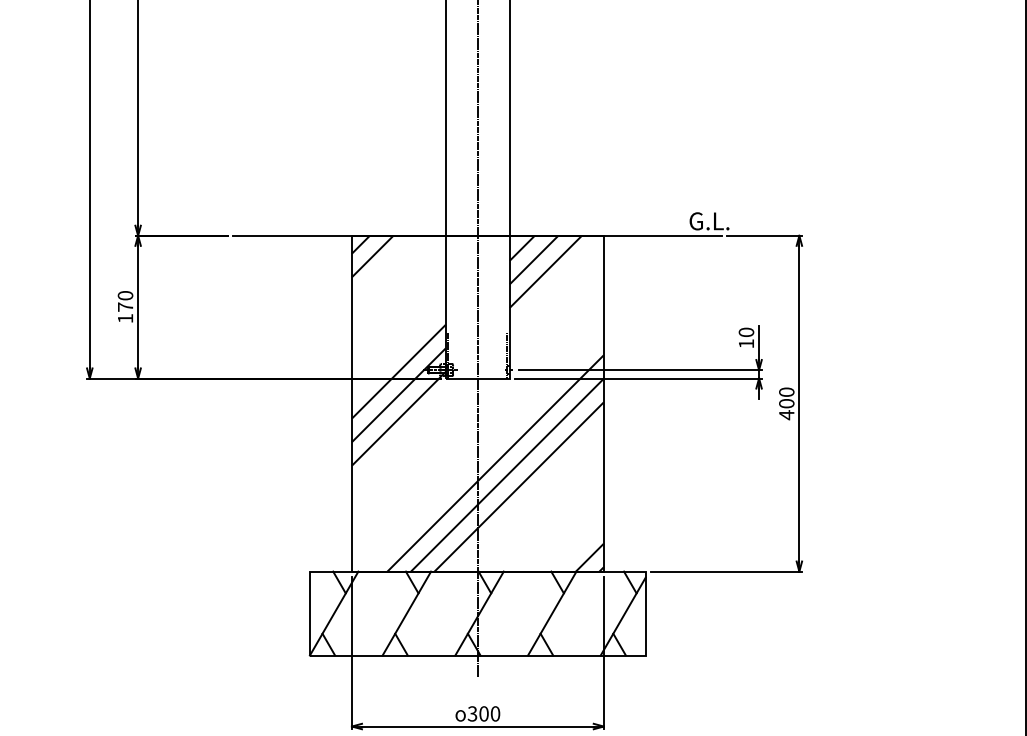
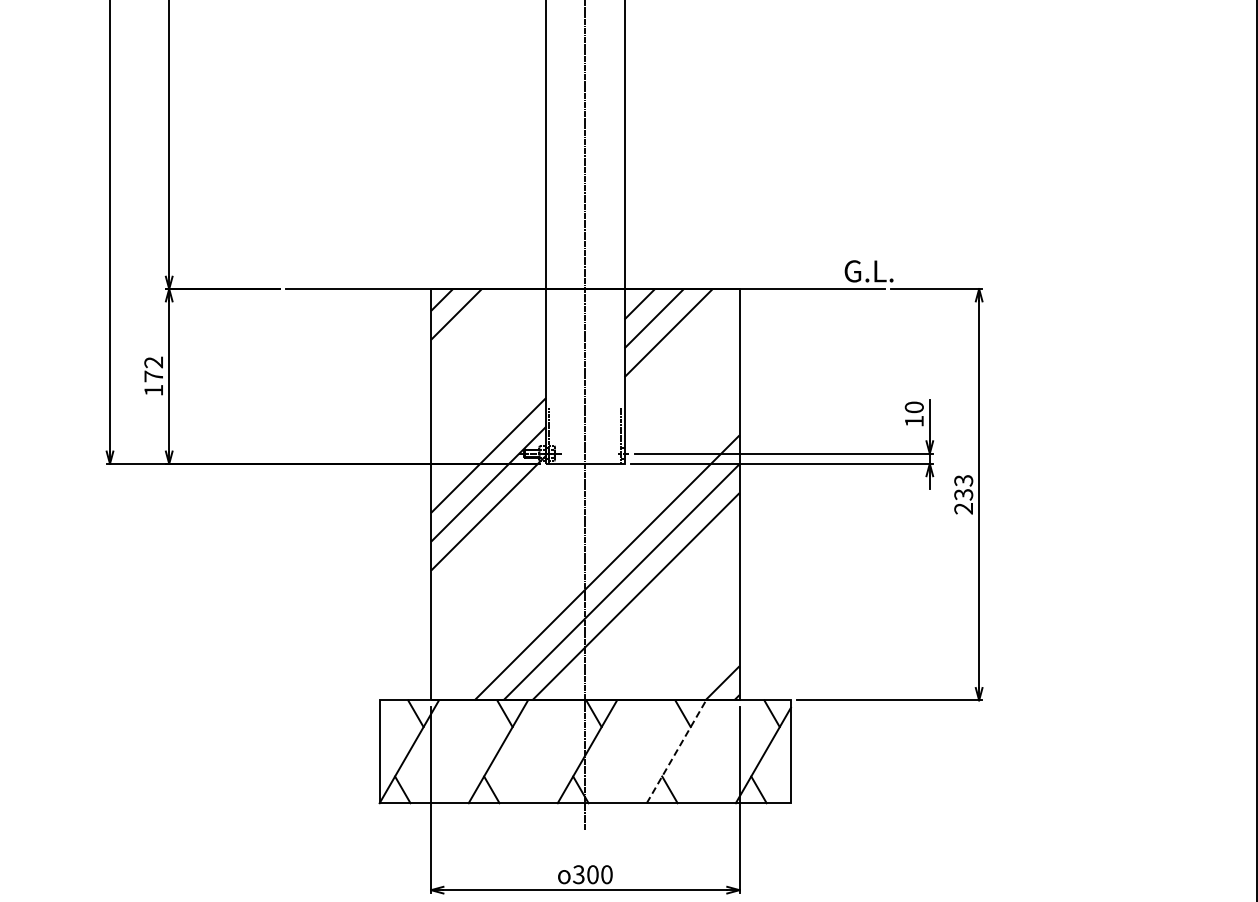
text: (125, 295) -> (153, 362), 170 -> 172
text: (786, 404) -> (963, 495), 400 -> 233
line: (552, 613) -> (676, 751), solid -> dashed

